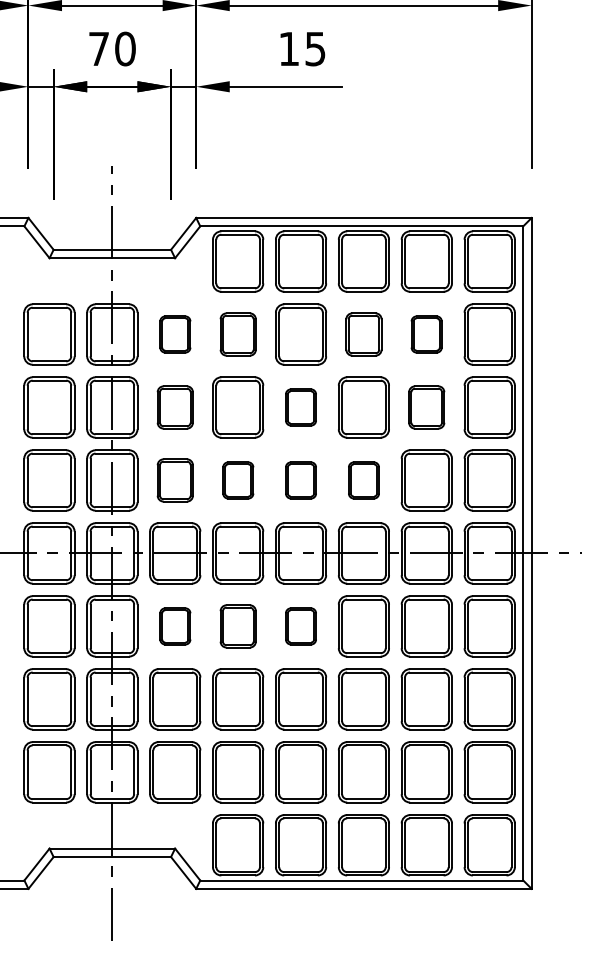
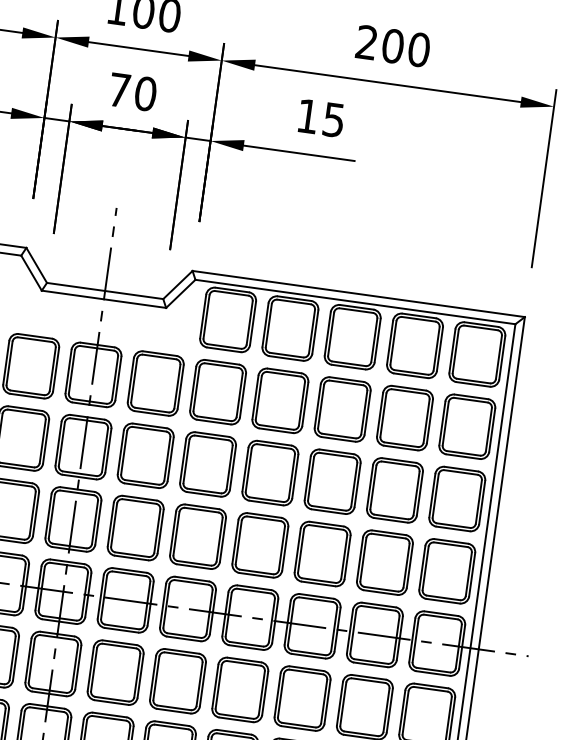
part: (175, 334) -> (156, 383), size x1.67
part: (238, 334) -> (218, 392), size x1.43
part: (363, 334) -> (342, 409), size x1.43
part: (426, 334) -> (404, 418), size x1.67
part: (175, 407) -> (146, 455), size x1.43
part: (300, 407) -> (269, 473), size x1.67
part: (426, 407) -> (394, 490), size x1.43
part: (175, 480) -> (135, 528), size x1.43
part: (238, 480) -> (198, 536), size x1.67
part: (300, 480) -> (259, 545), size x1.67
part: (363, 480) -> (322, 554), size x1.67
part: (175, 626) -> (115, 672), size x1.67
part: (238, 626) -> (178, 681), size x1.43
part: (300, 626) -> (239, 689), size x1.67

